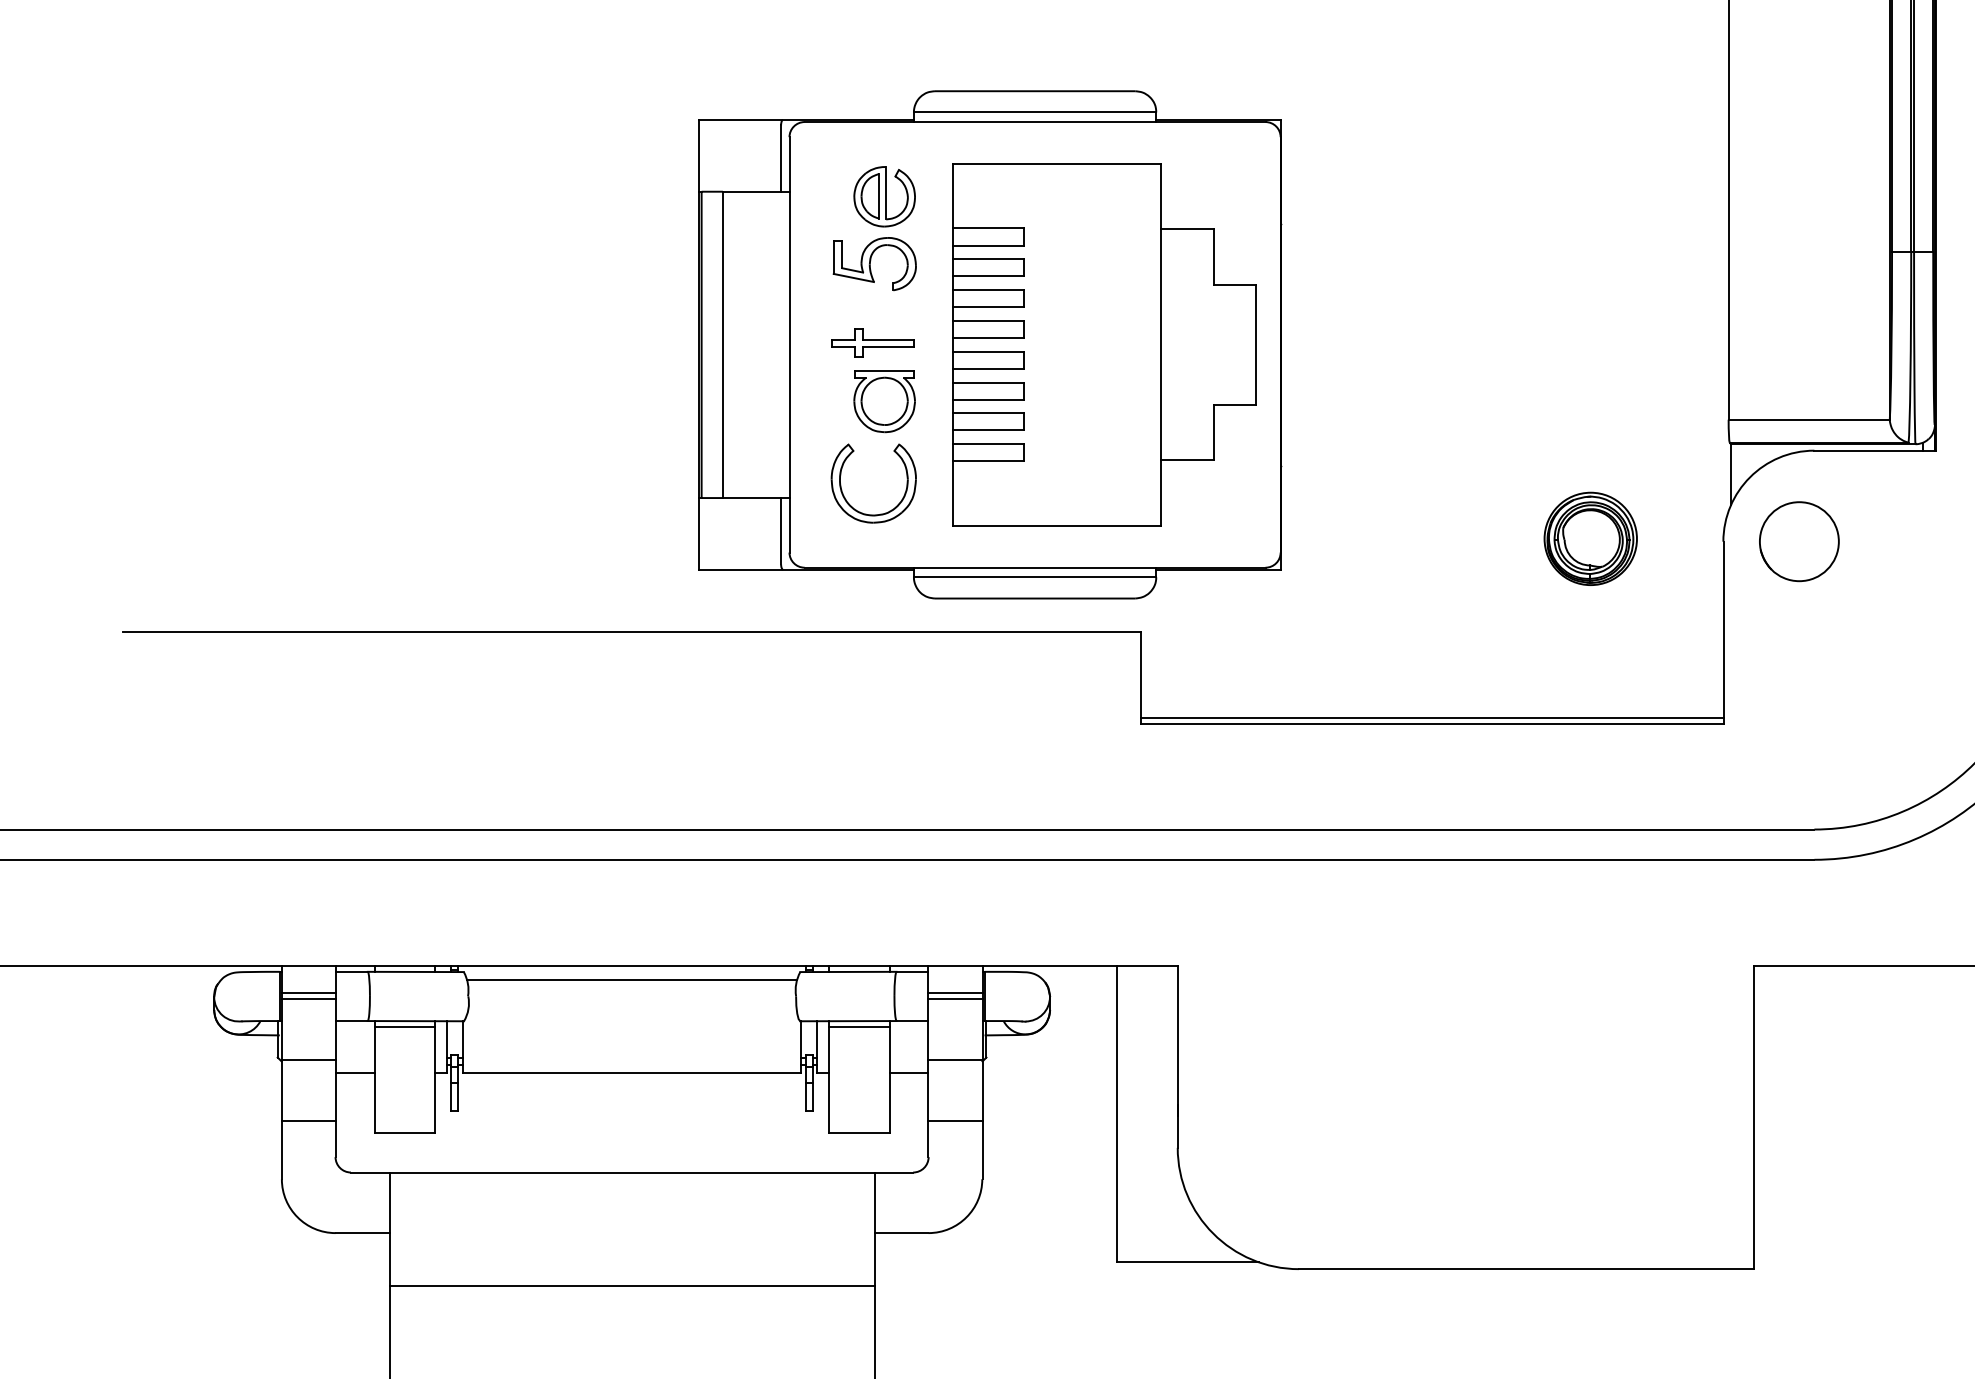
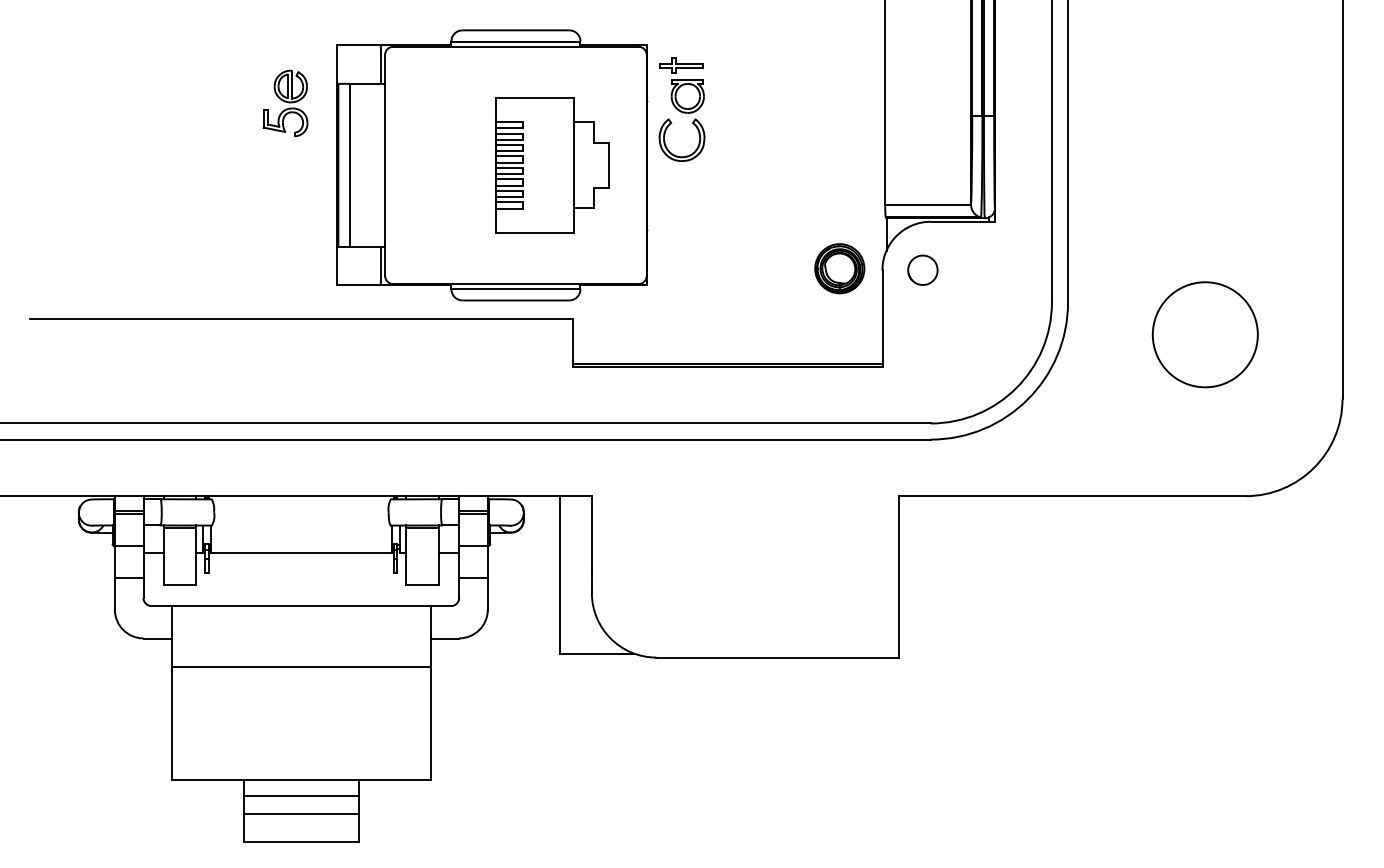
part: (874, 228) -> (285, 103), moved
part: (1103, 345) -> (552, 165), size x0.7
part: (872, 425) -> (681, 109), moved
part: (1590, 538) -> (839, 268), moved
circle: (1798, 542) -> (922, 270), size x0.7
line: (632, 979) -> (301, 503), removed

